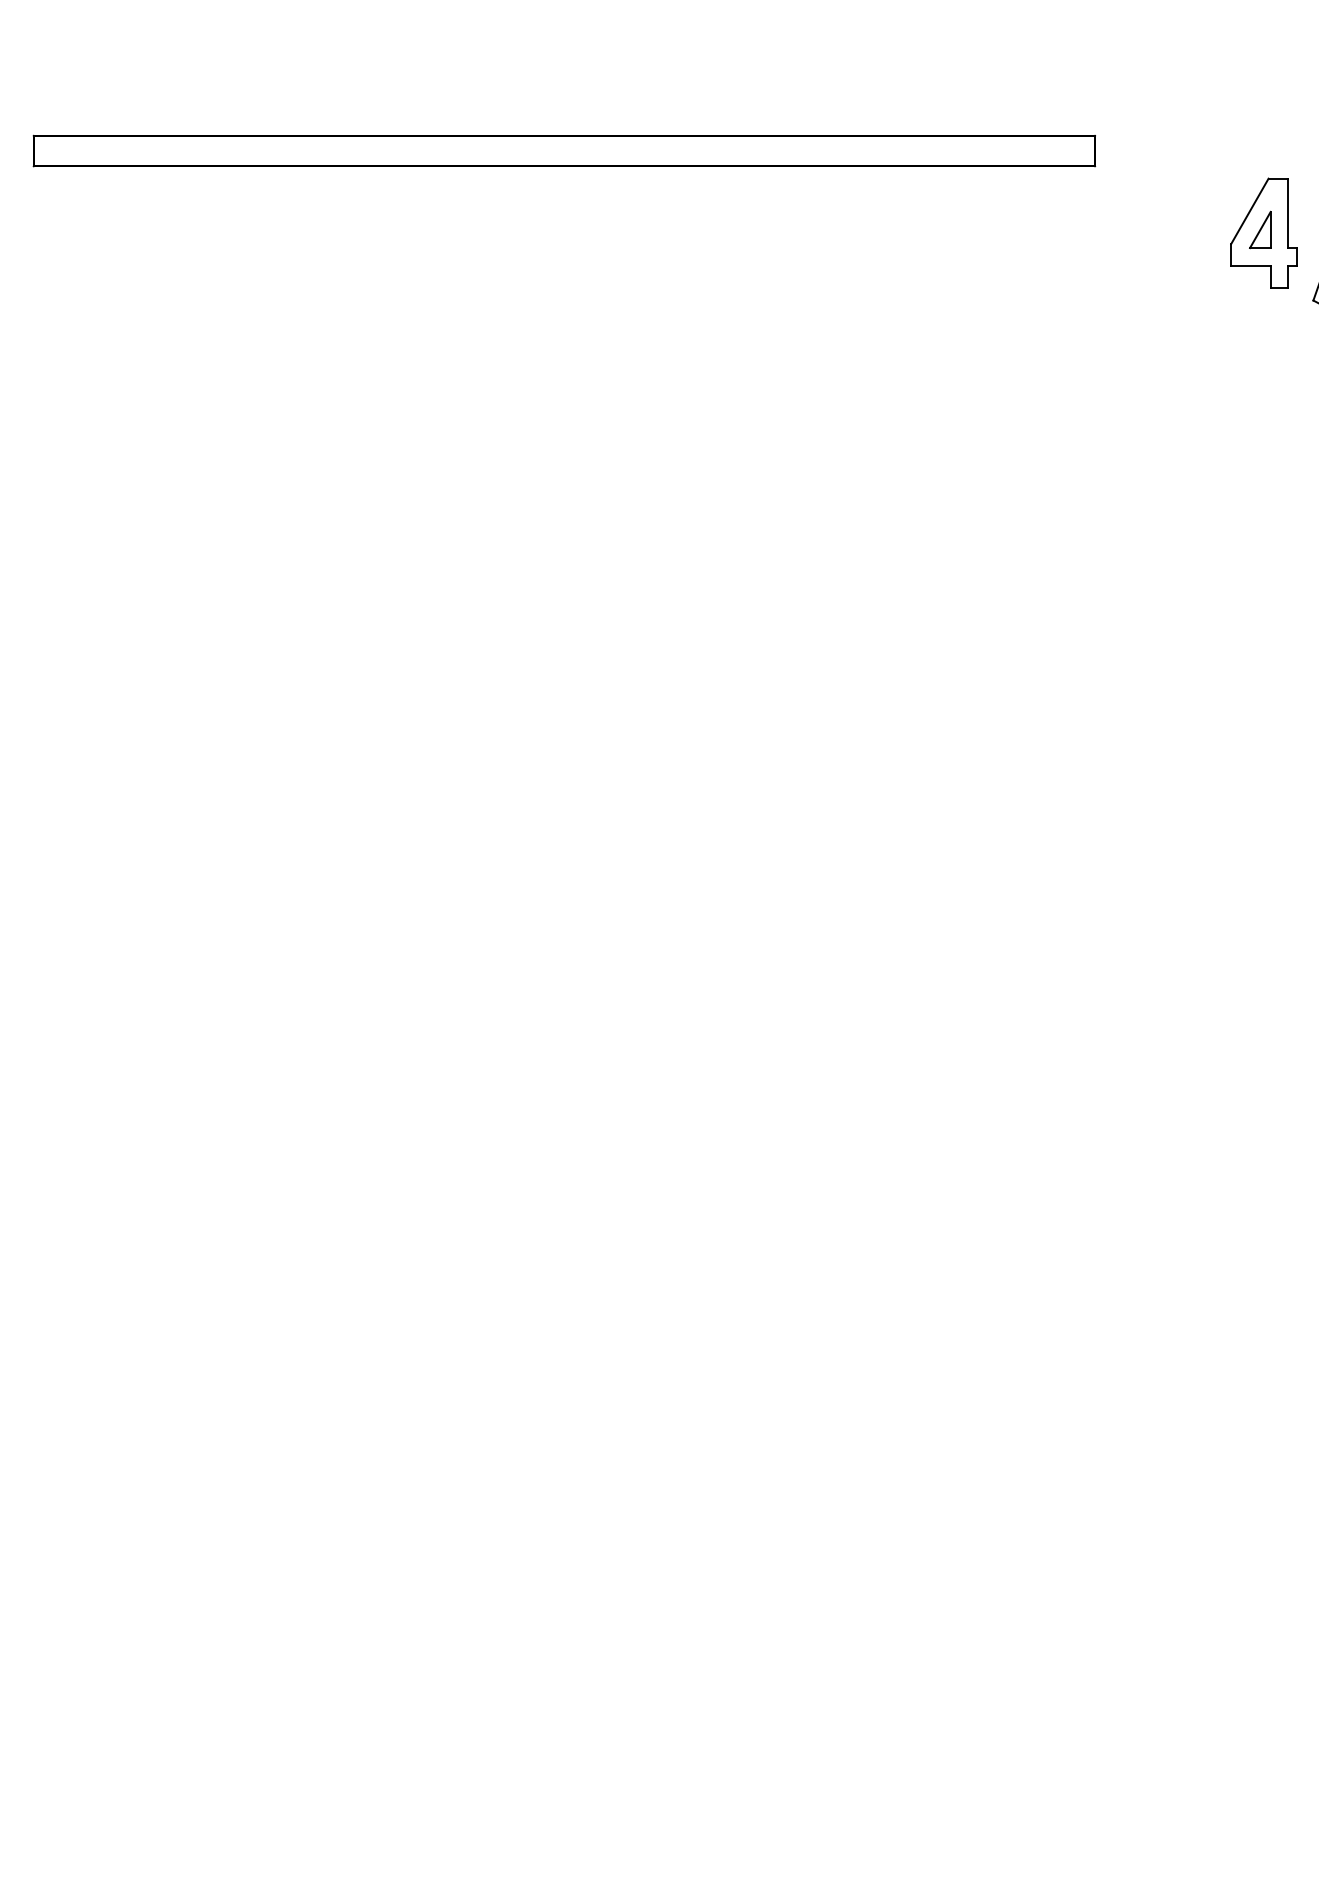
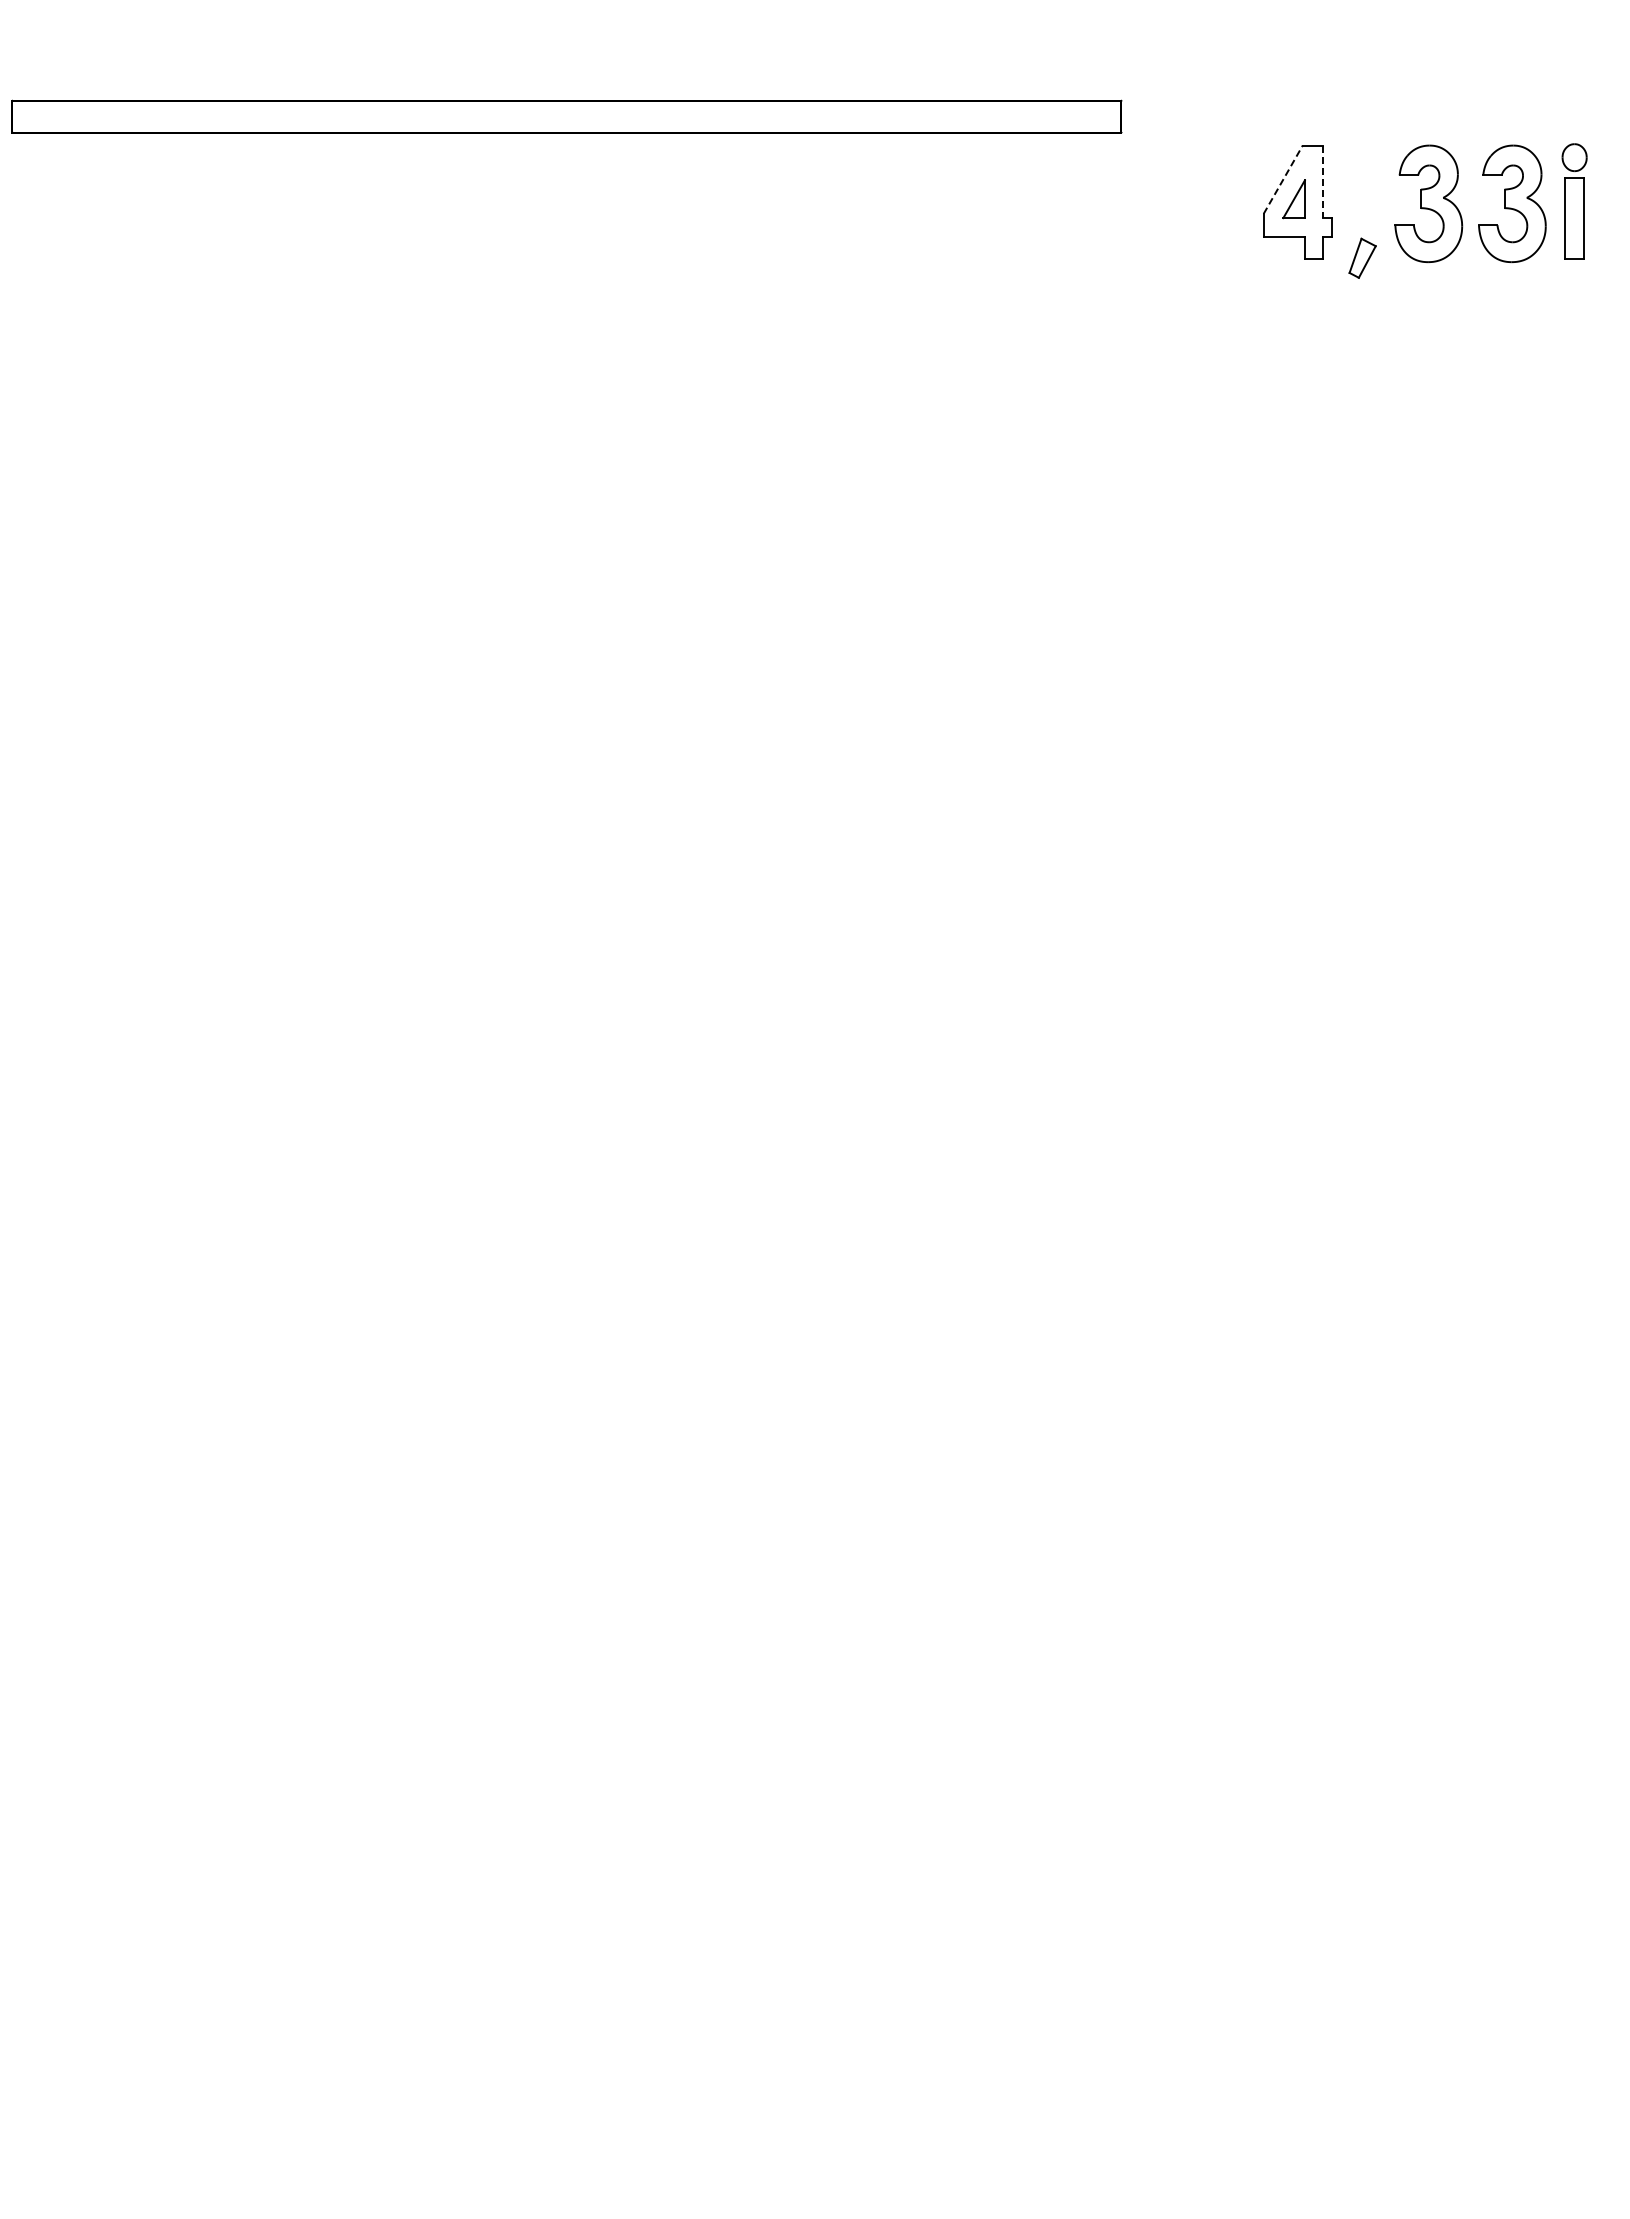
line: (1250, 211) -> (1283, 179), solid -> dashed
line: (1288, 214) -> (1323, 182), solid -> dashed

